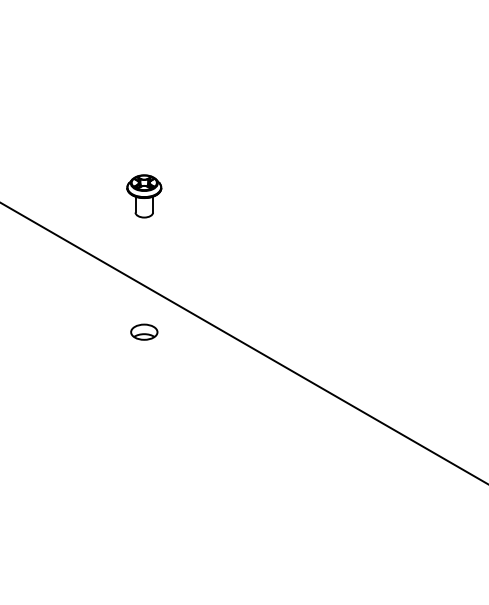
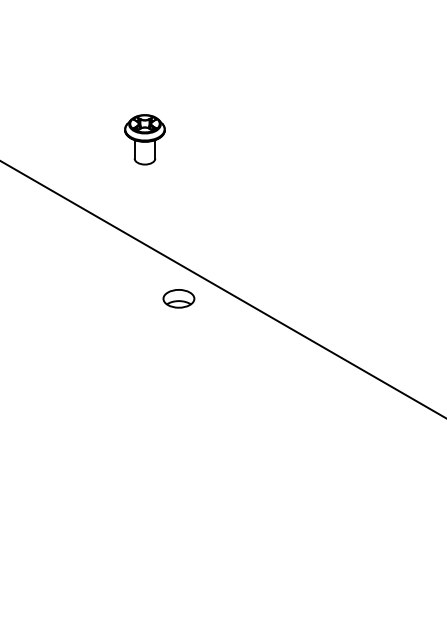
part: (144, 331) -> (179, 297), moved

